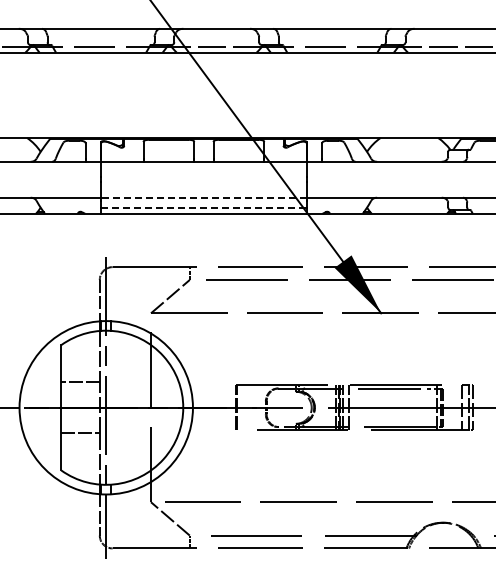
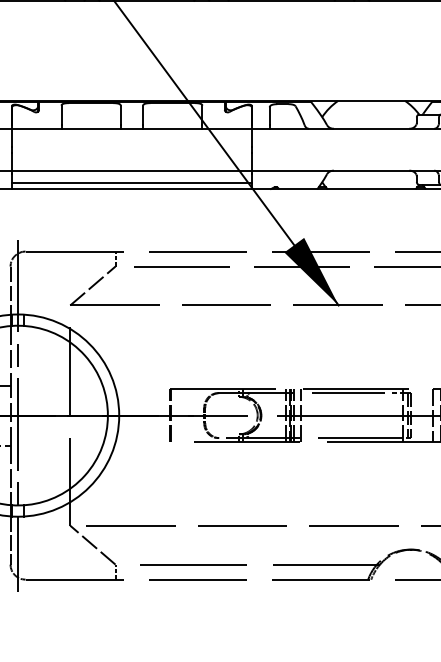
line: (203, 197) -> (131, 170), dashed -> solid
line: (203, 208) -> (131, 183), dashed -> solid

